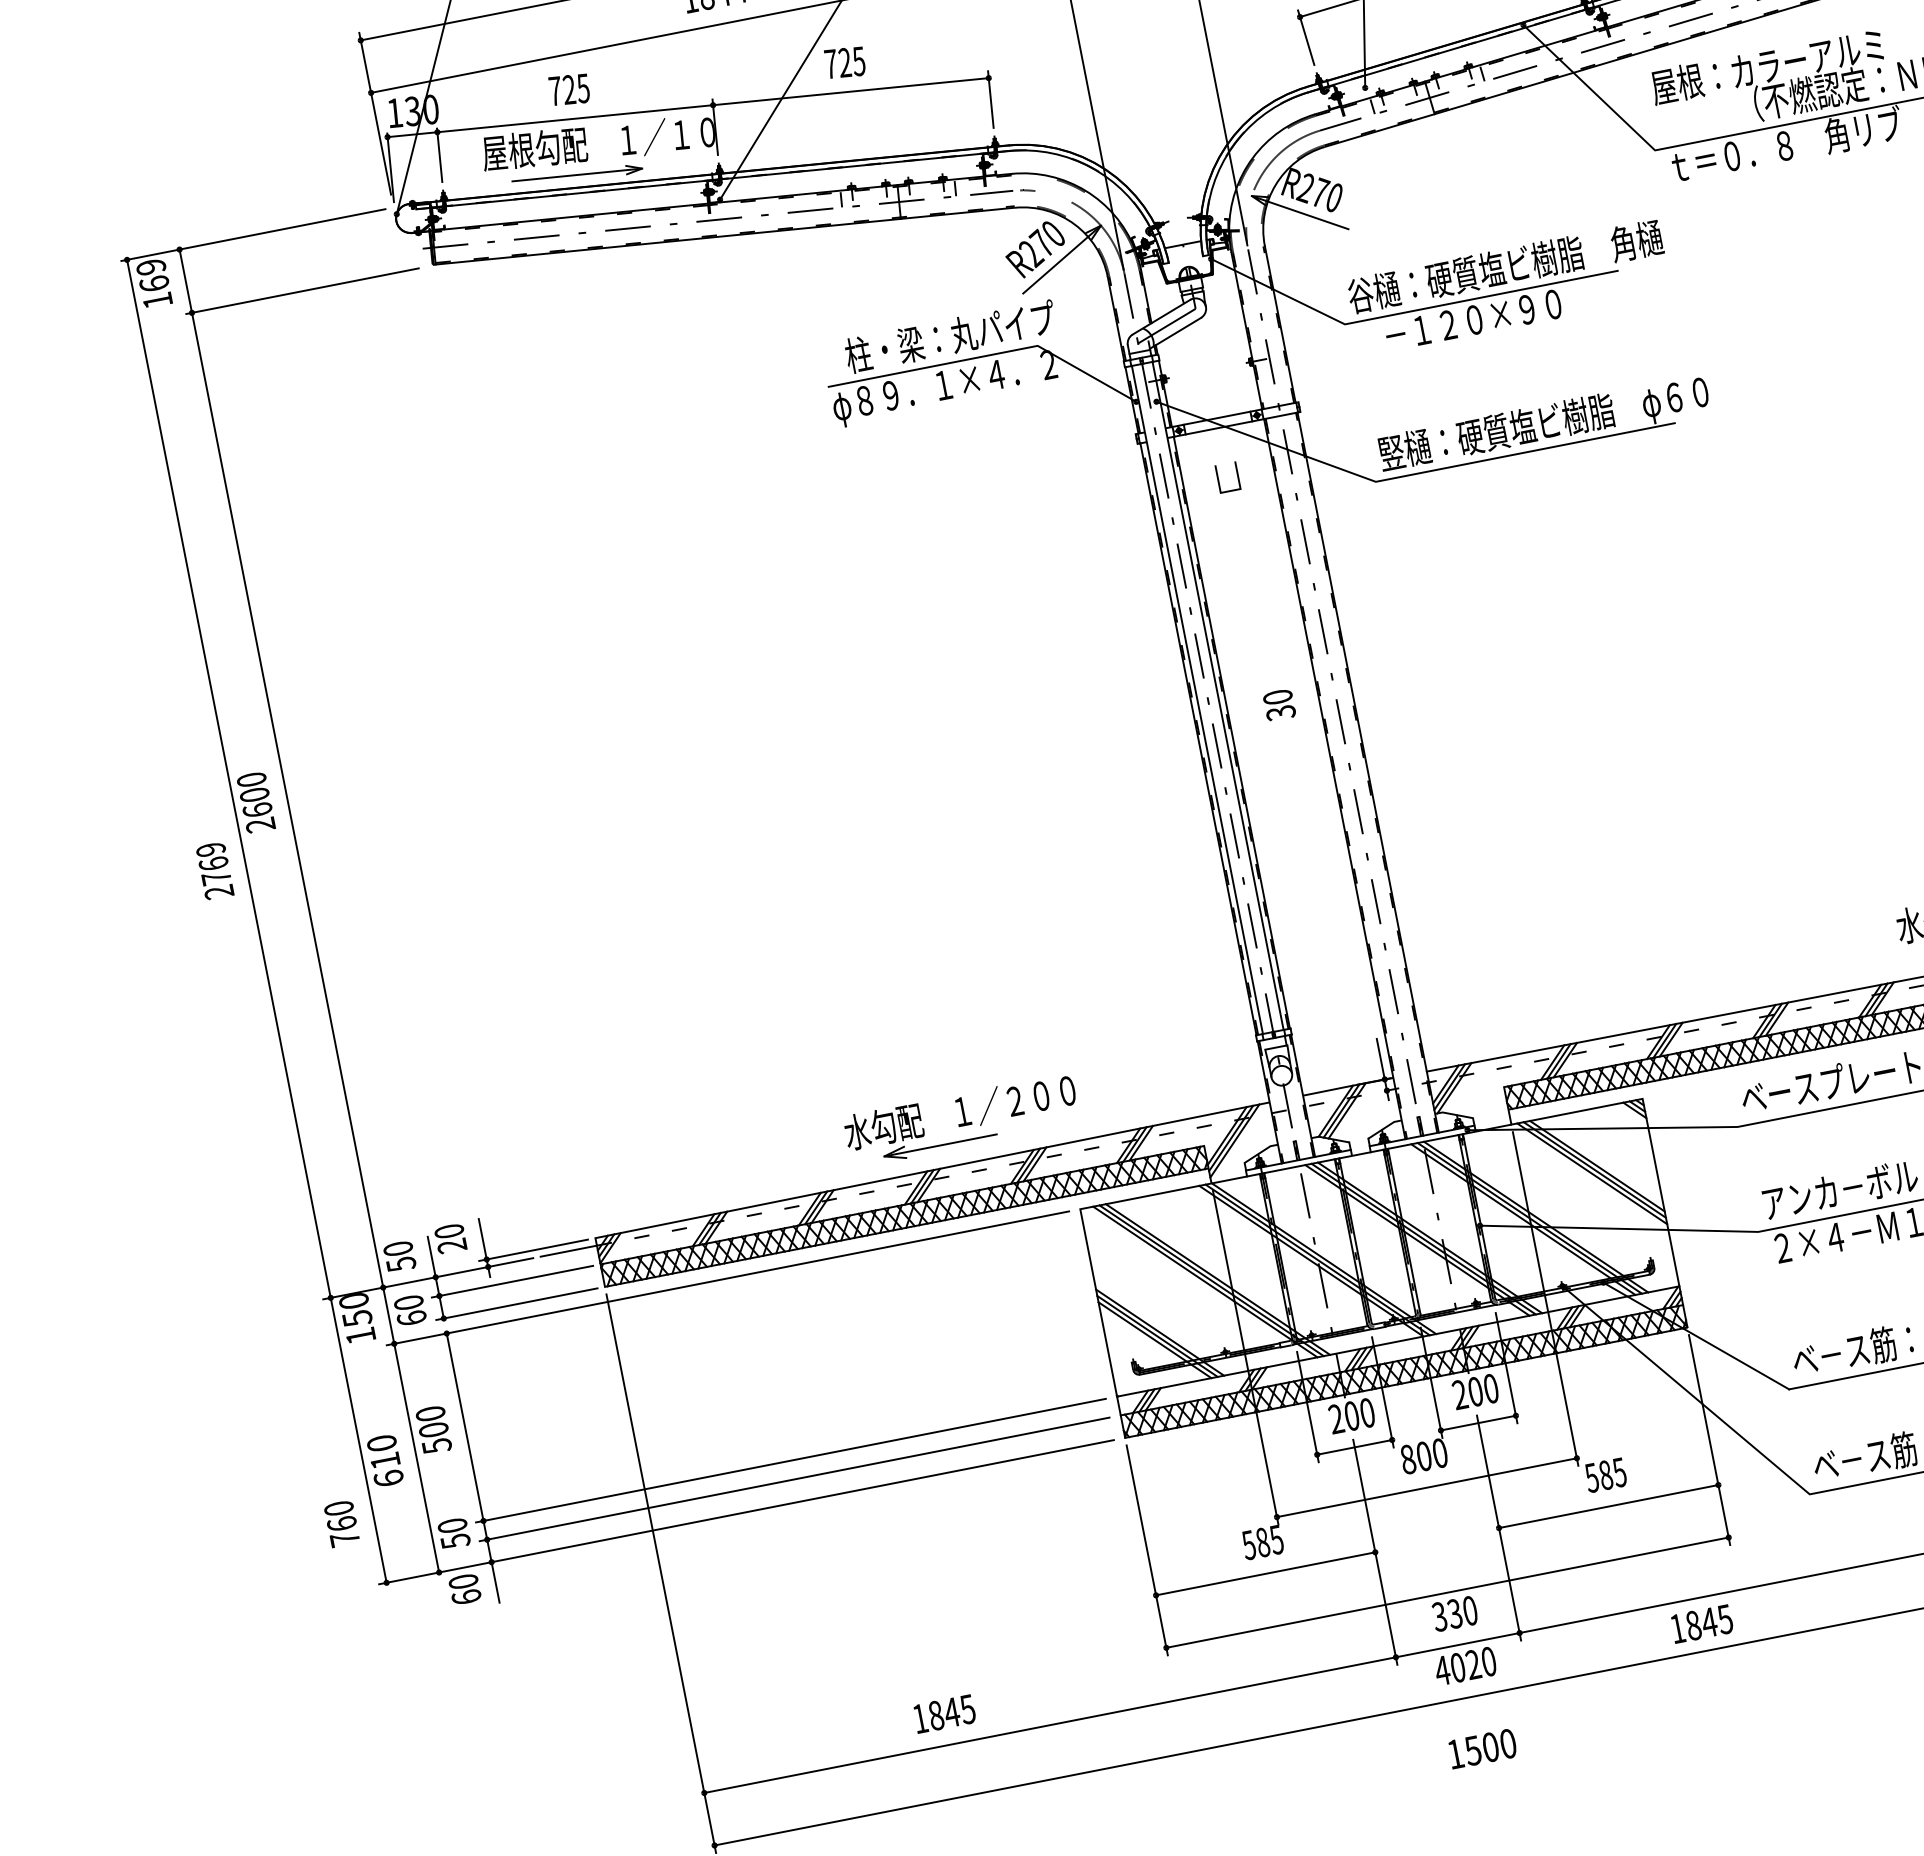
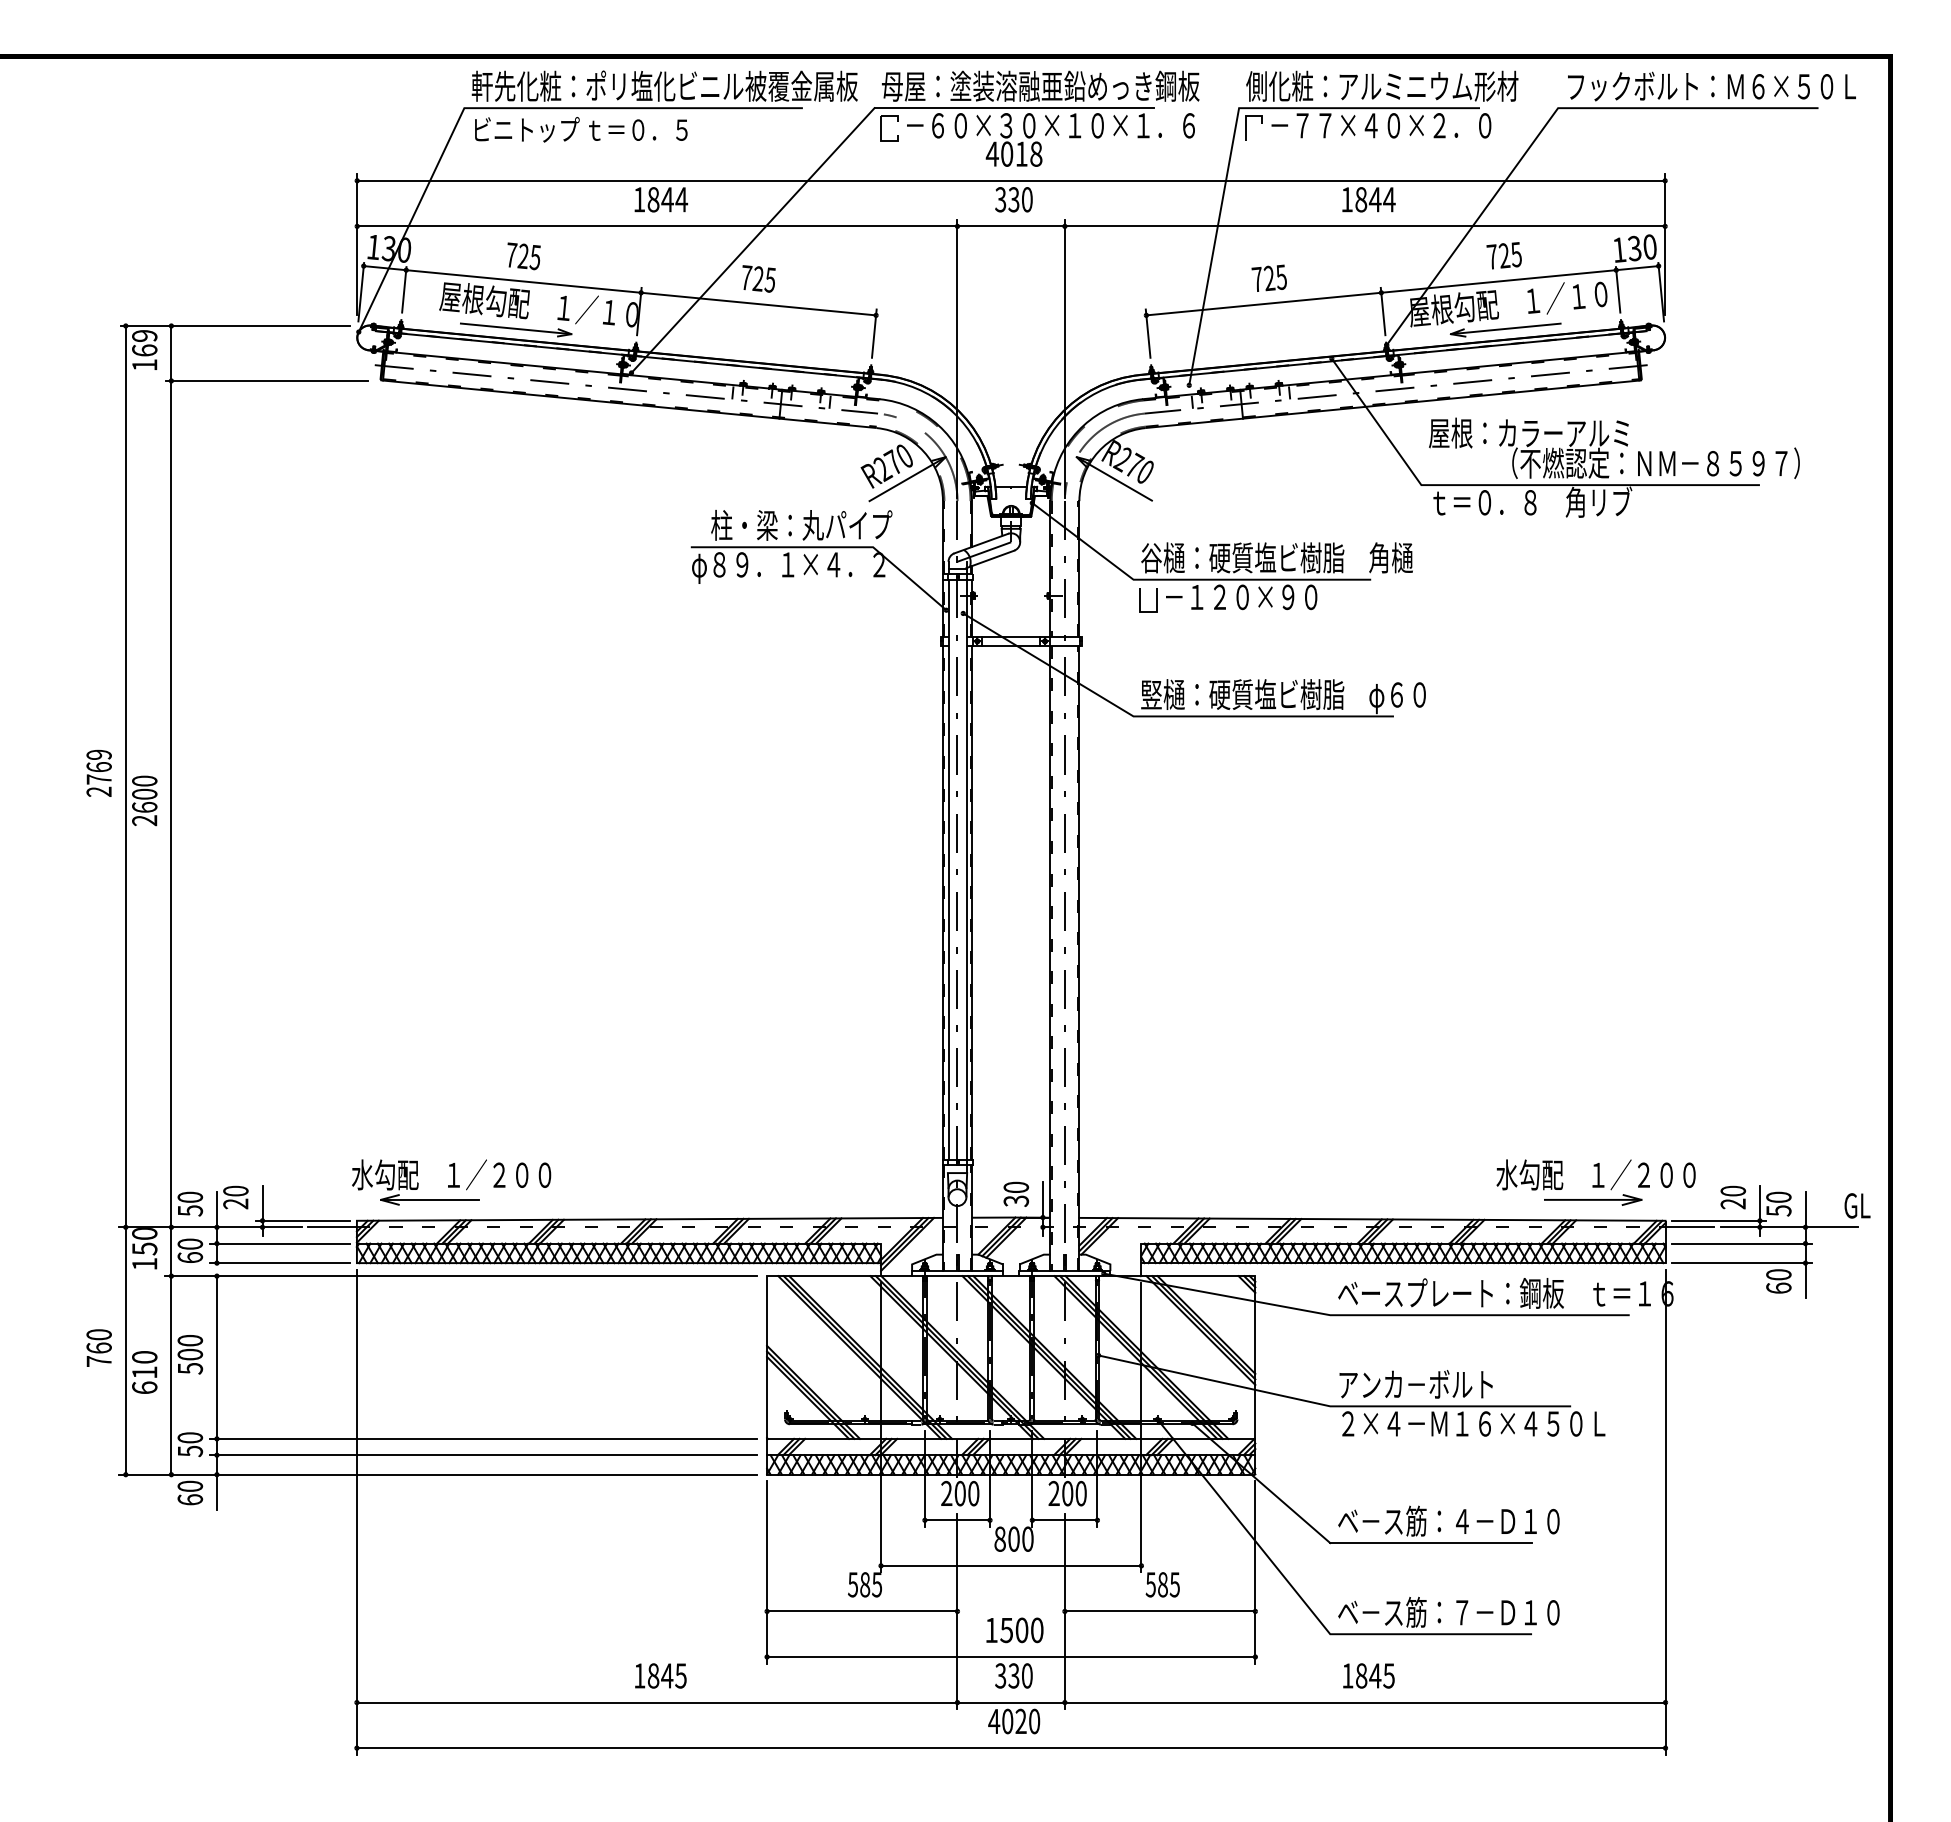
line: (1218, 479) -> (1140, 600), moved
text: (1279, 704) -> (1016, 1193), moved
text: (214, 870) -> (98, 772), moved
part: (961, 1120) -> (451, 1182), moved
text: (341, 1523) -> (98, 1347), moved
text: (1701, 1623) -> (1368, 1675), moved
text: (944, 1713) -> (660, 1675), moved
text: (1482, 1749) -> (1014, 1630), moved

